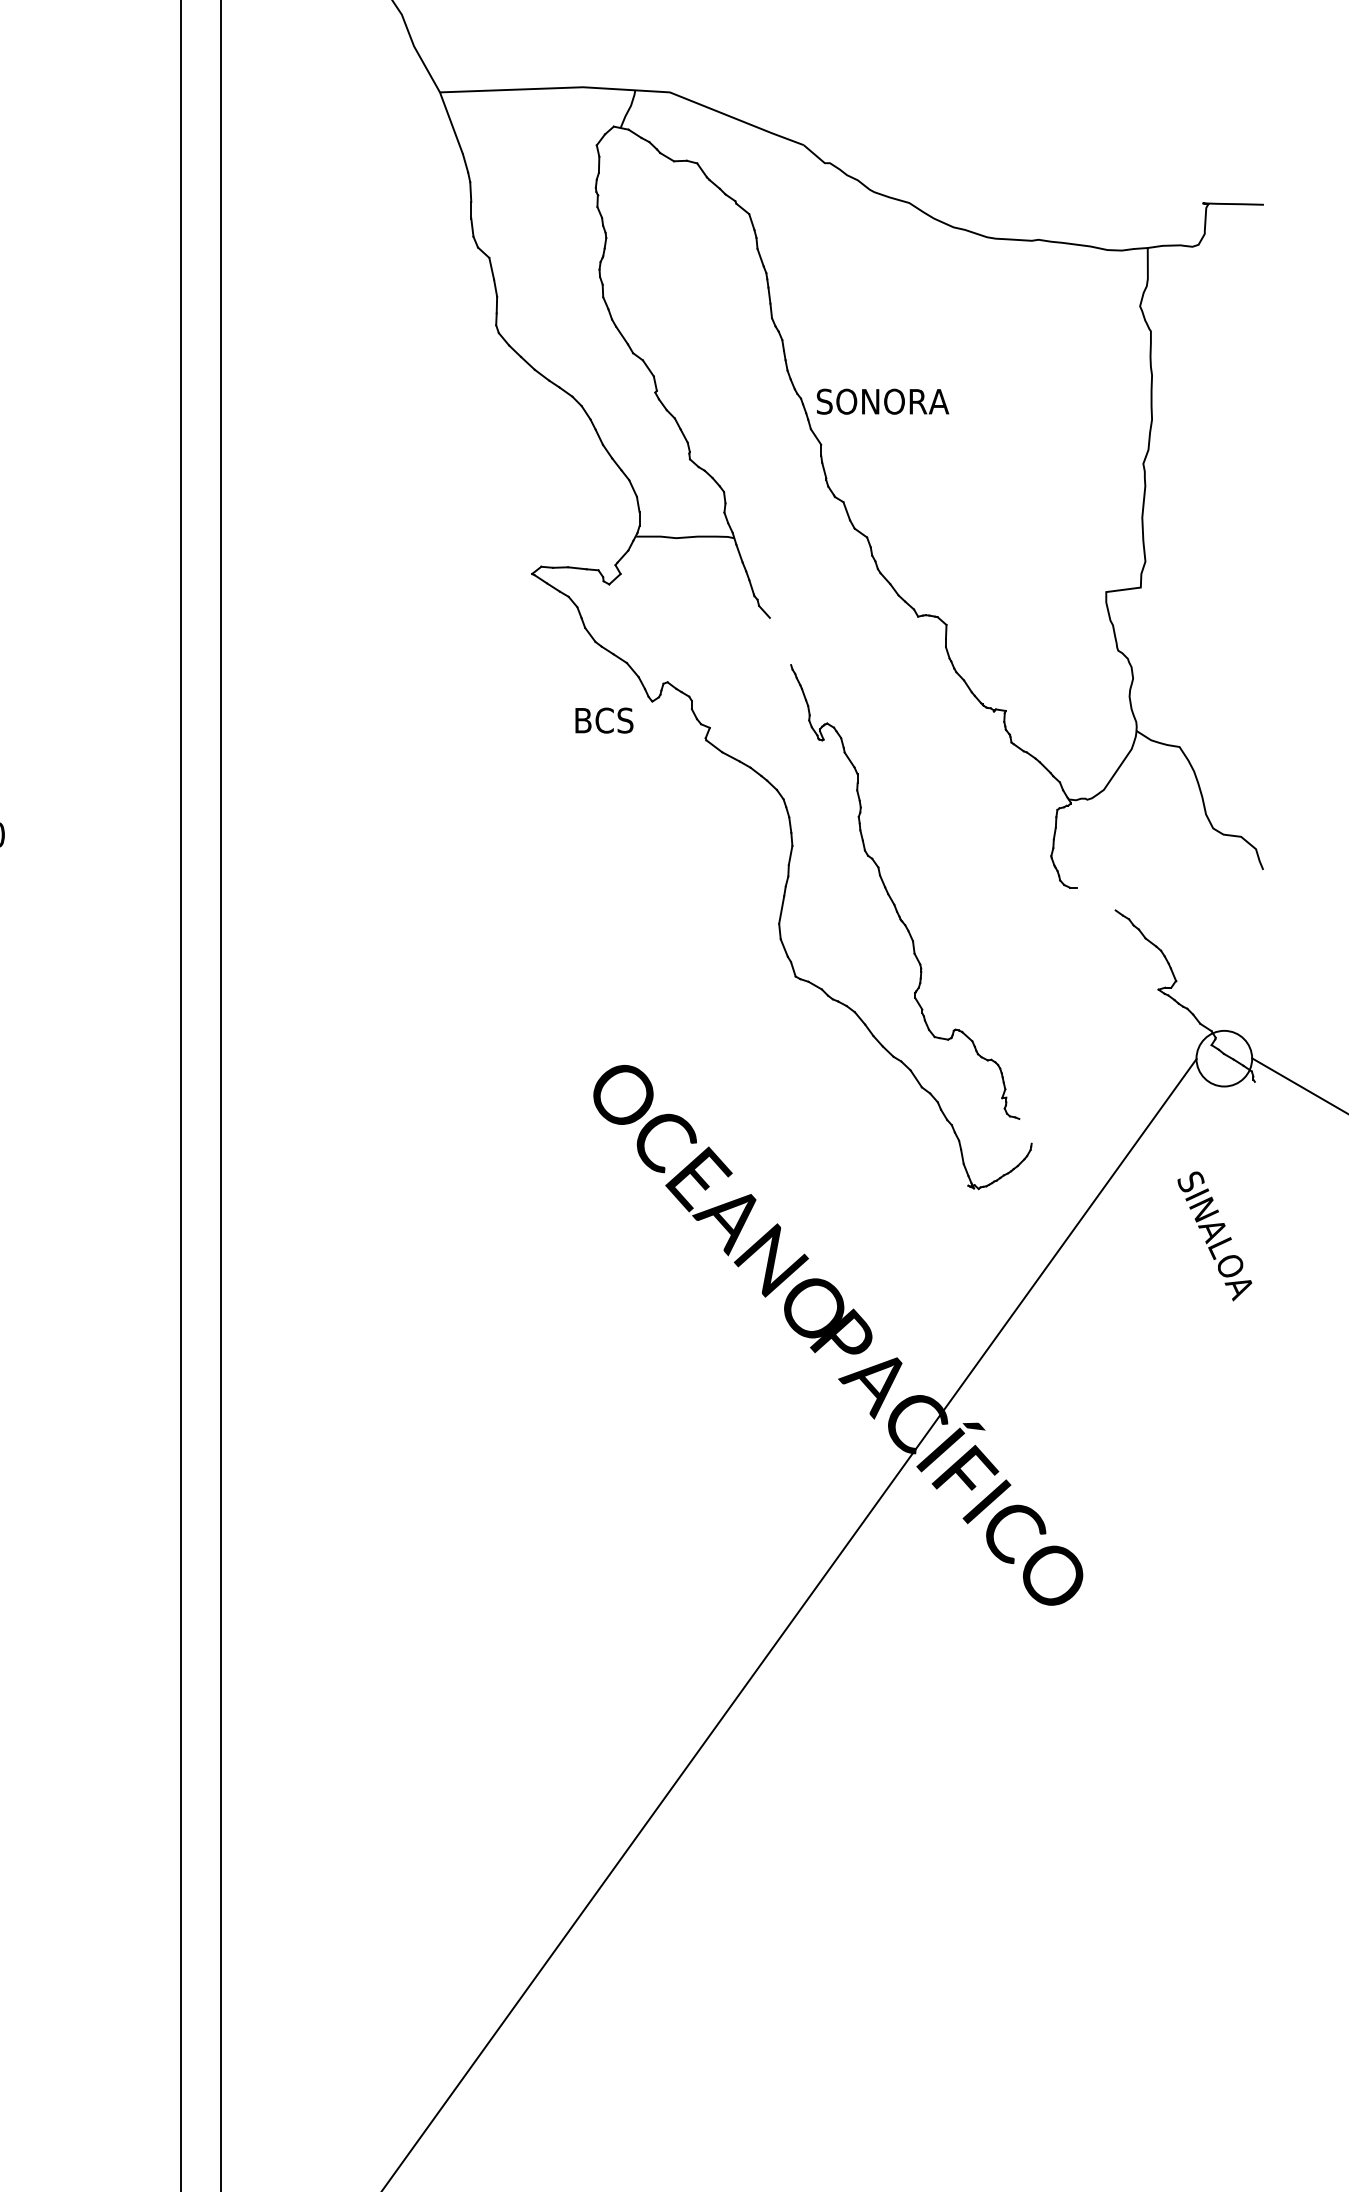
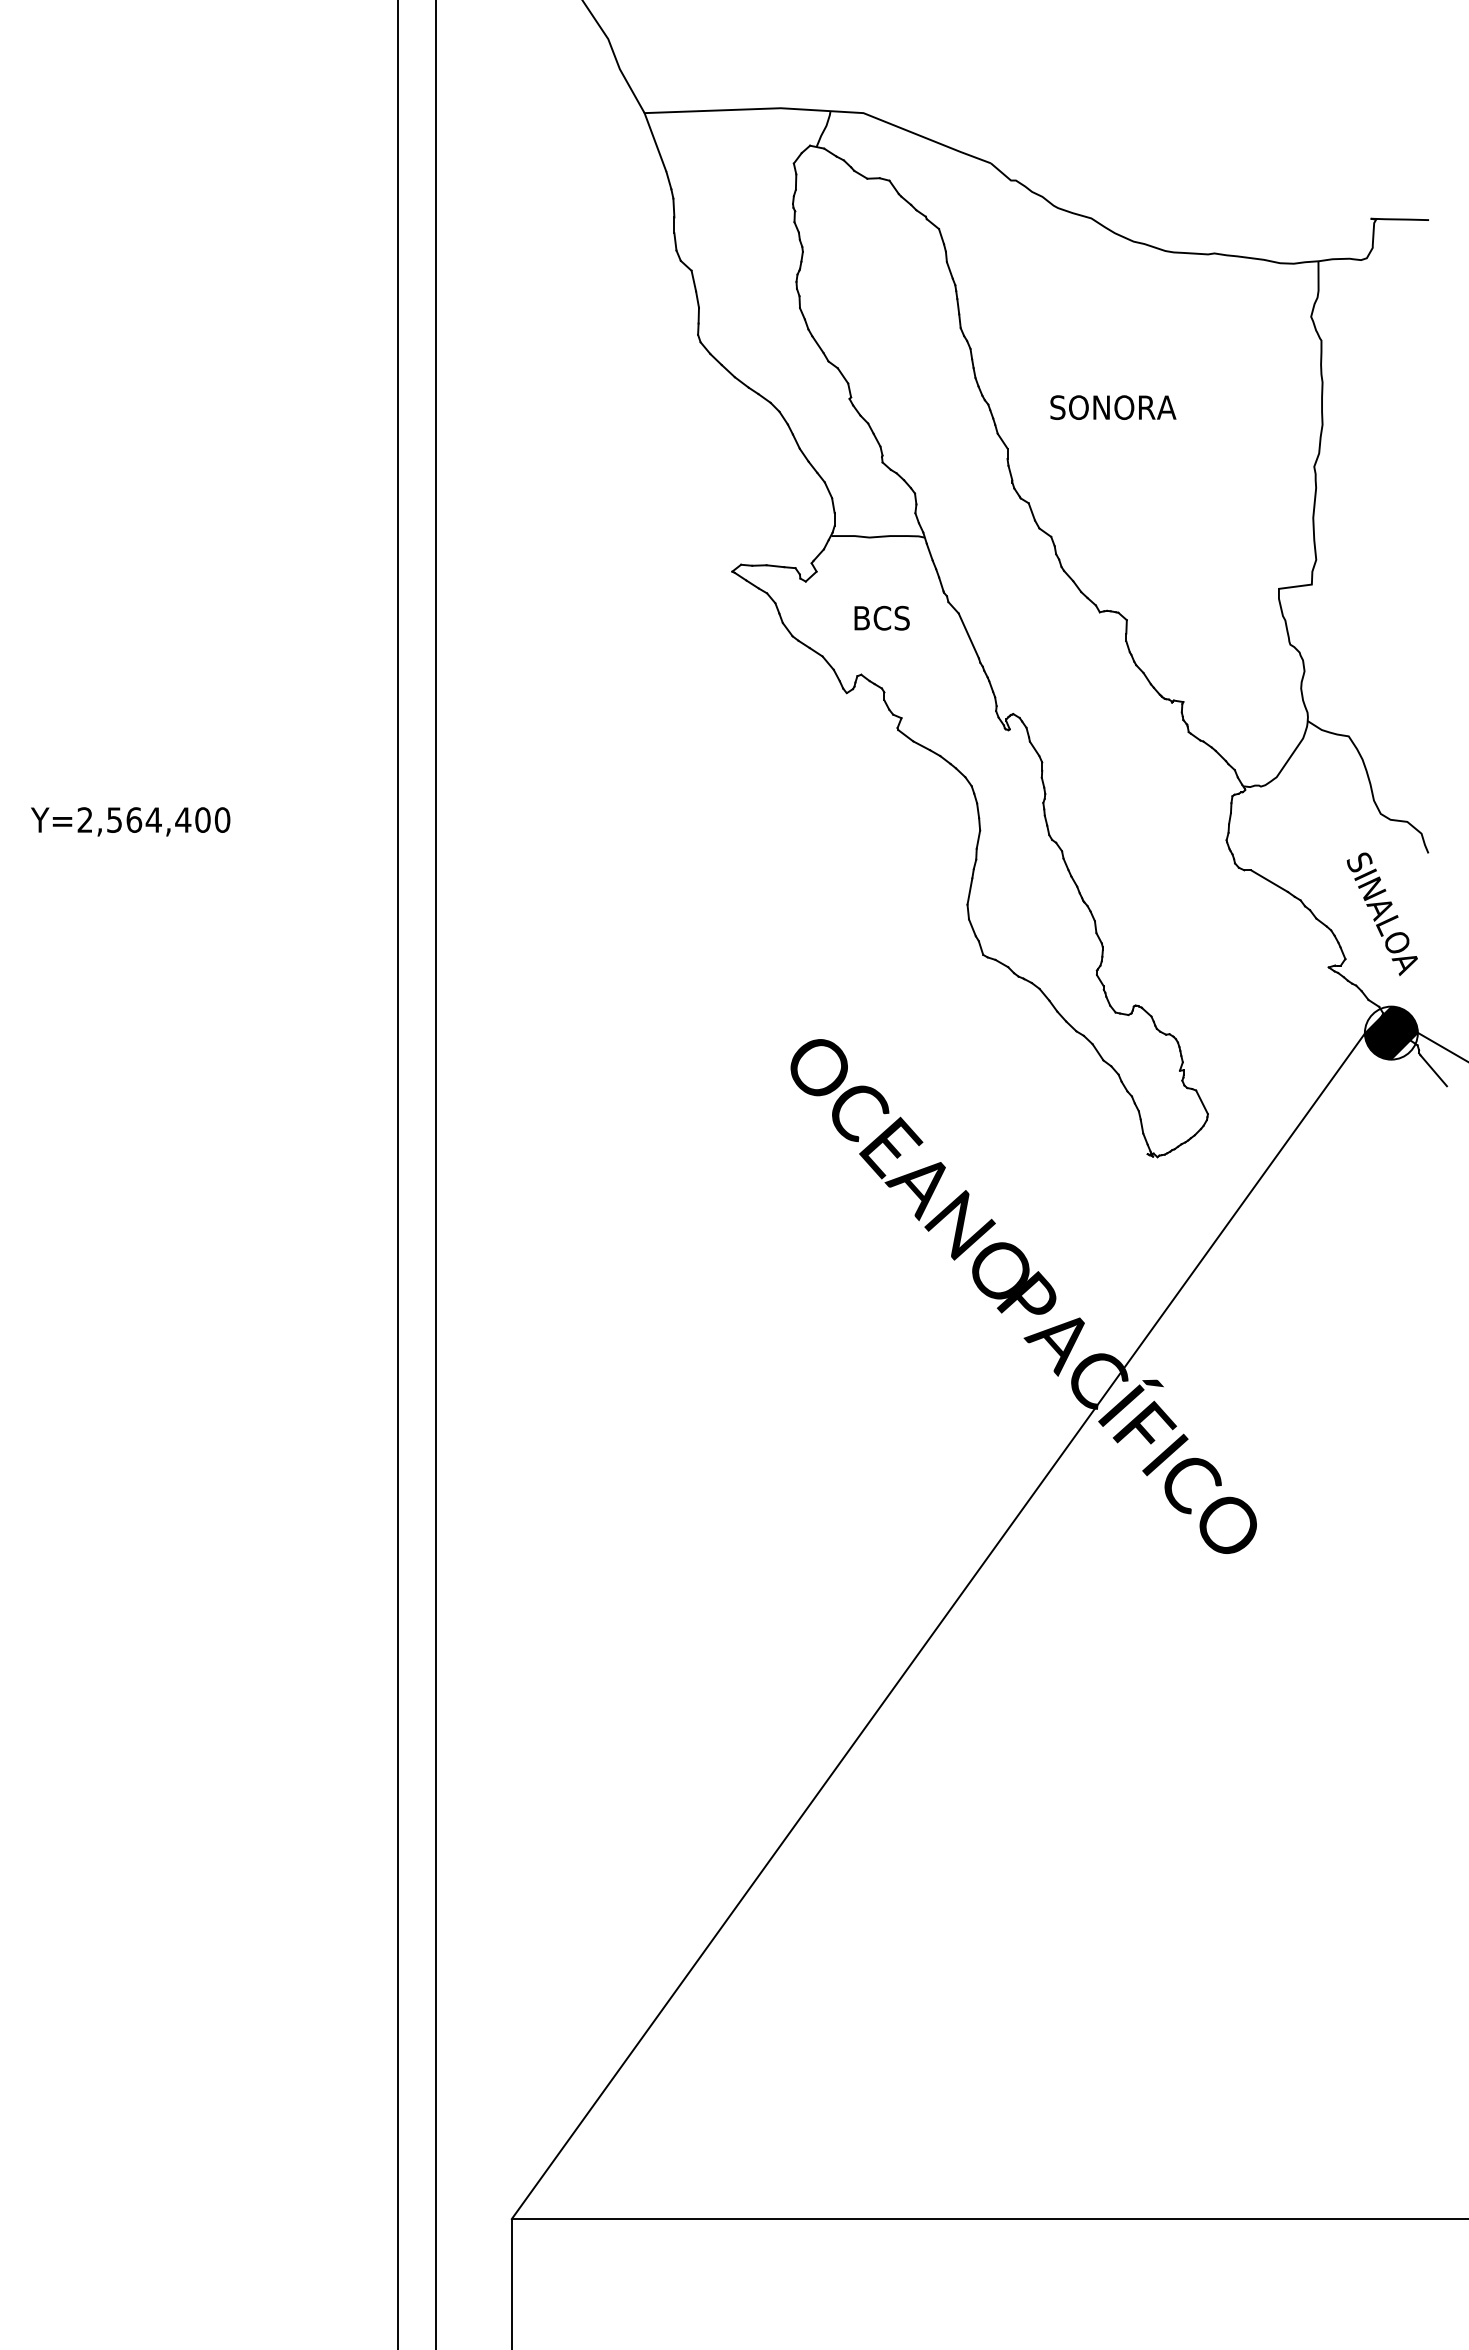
text: (883, 401) -> (1113, 407), moved
line: (780, 641) -> (968, 635), added
text: (603, 719) -> (881, 617), moved
line: (1096, 899) -> (1269, 881), added
hatch: (1223, 1058) -> (1390, 1032), added
line: (1268, 1097) -> (1433, 1070), added
line: (1024, 1131) -> (1201, 1102), added
text: (1215, 1236) -> (1382, 914), moved

